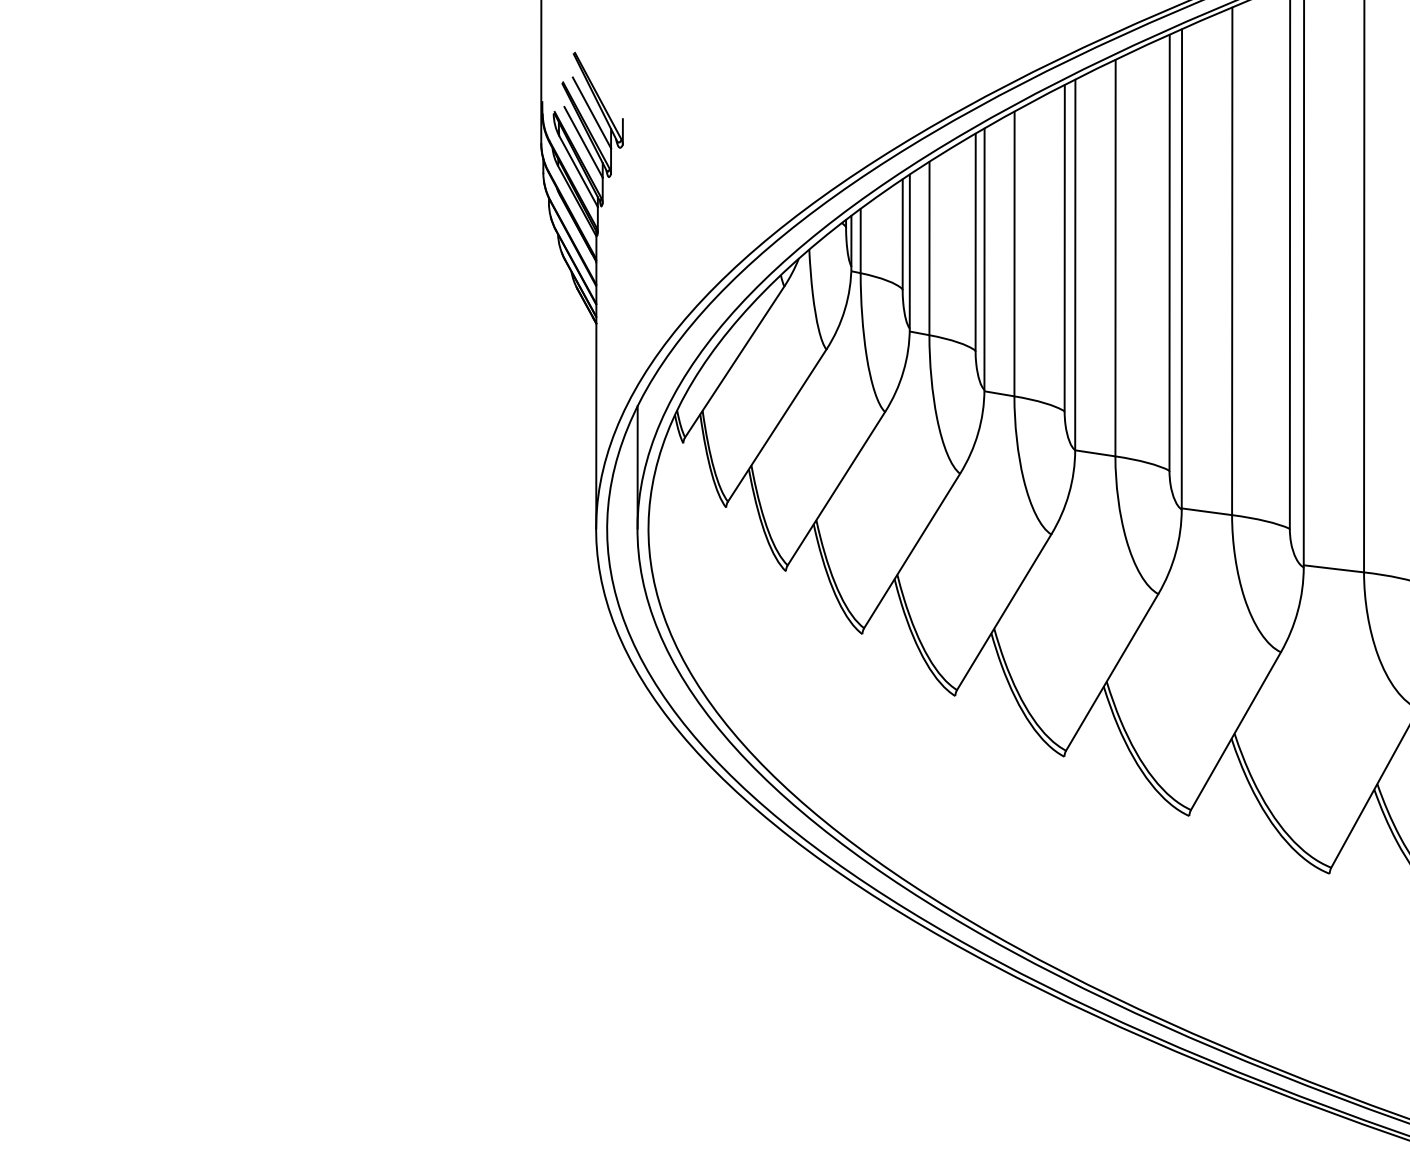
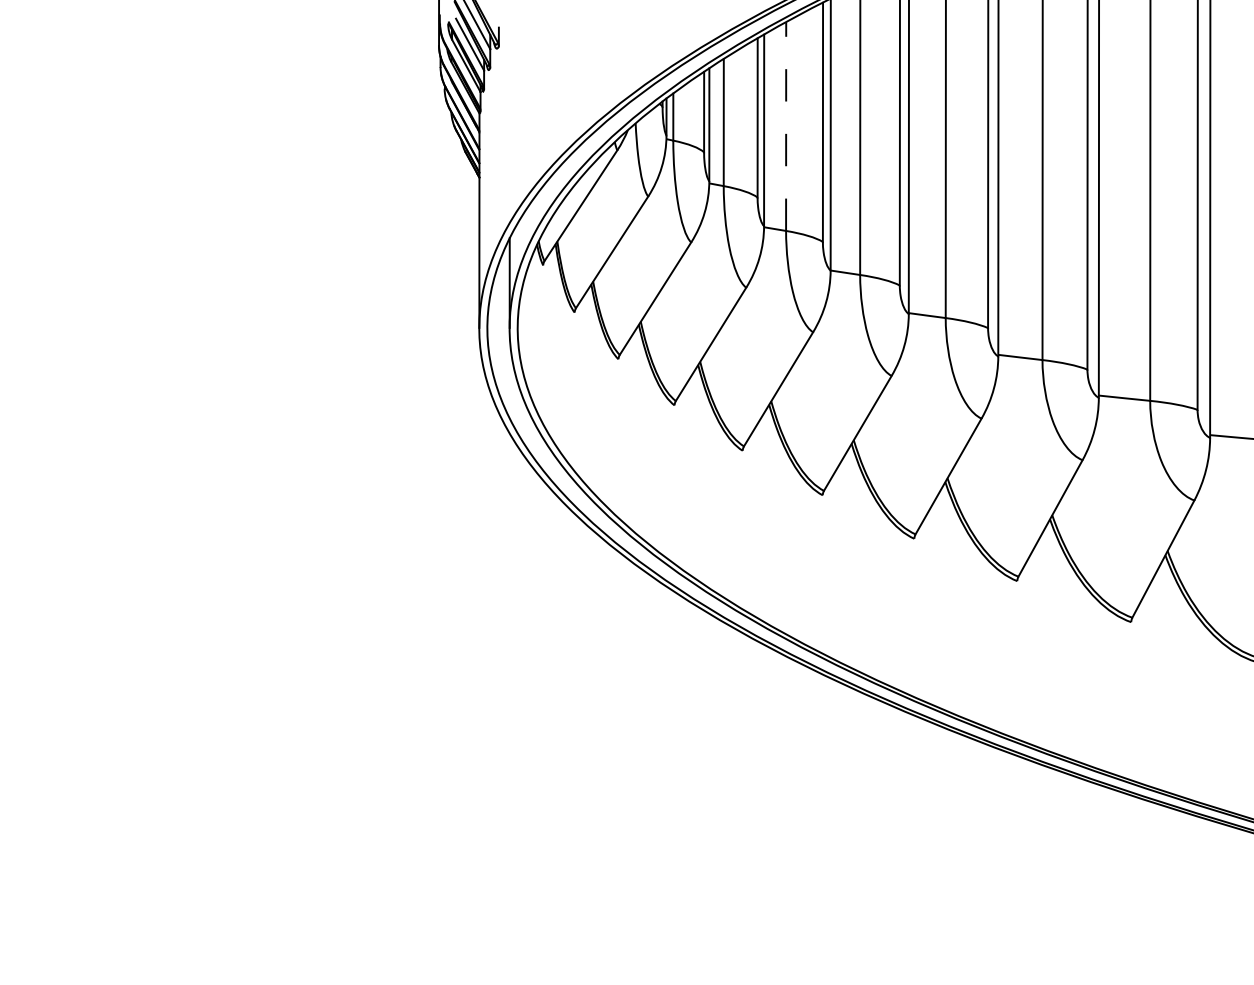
line: (1014, 253) -> (786, 126), solid -> dashed

